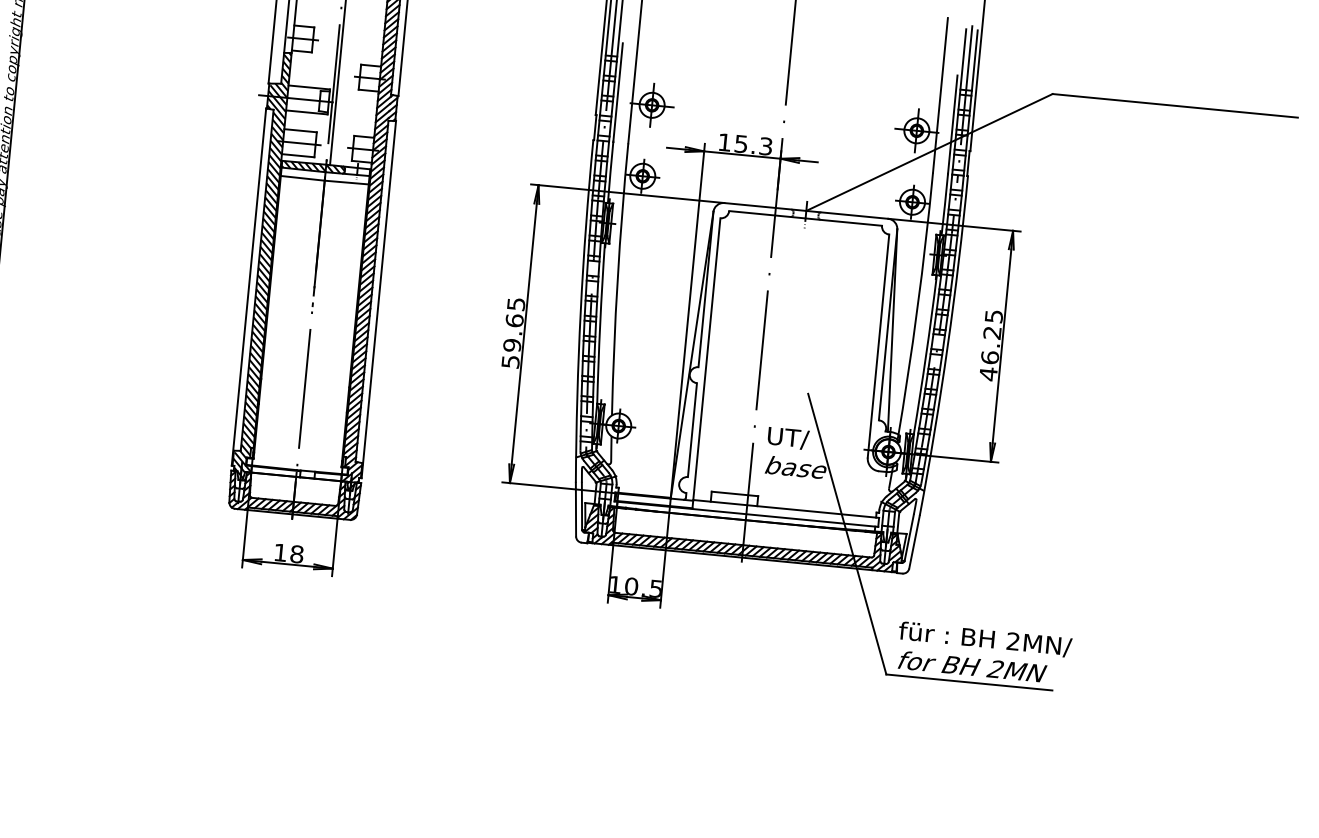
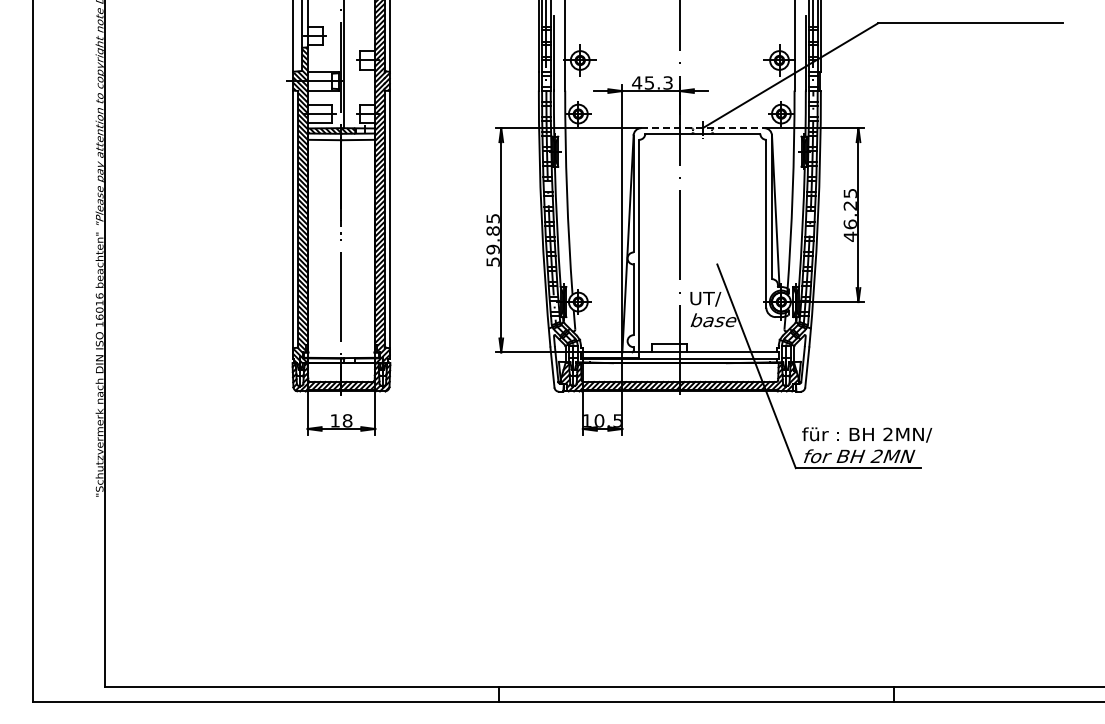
text: (725, 141) -> (637, 82), 15.3 -> 45.3
line: (805, 211) -> (702, 128), solid -> dashed
text: (513, 319) -> (492, 230), 59.65 -> 59.85

